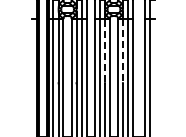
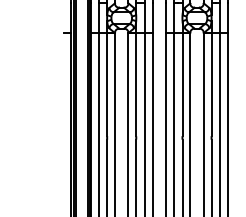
line: (105, 50) -> (183, 84), dashed -> solid
line: (122, 50) -> (210, 84), dashed -> solid

